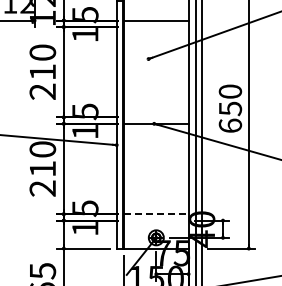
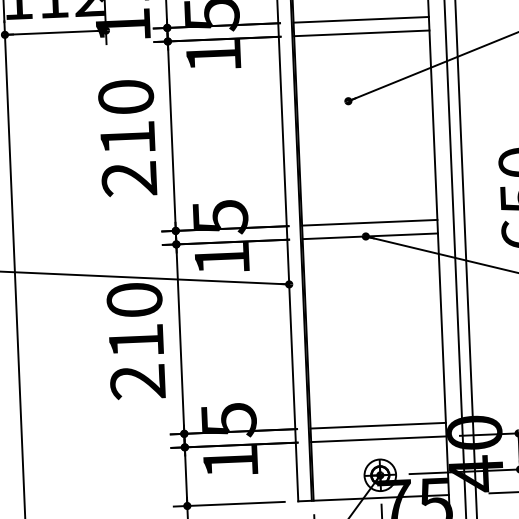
line: (156, 27) -> (362, 34), added
line: (156, 117) -> (370, 223), added
line: (156, 214) -> (378, 426), dashed -> solid
line: (156, 220) -> (379, 438), added

